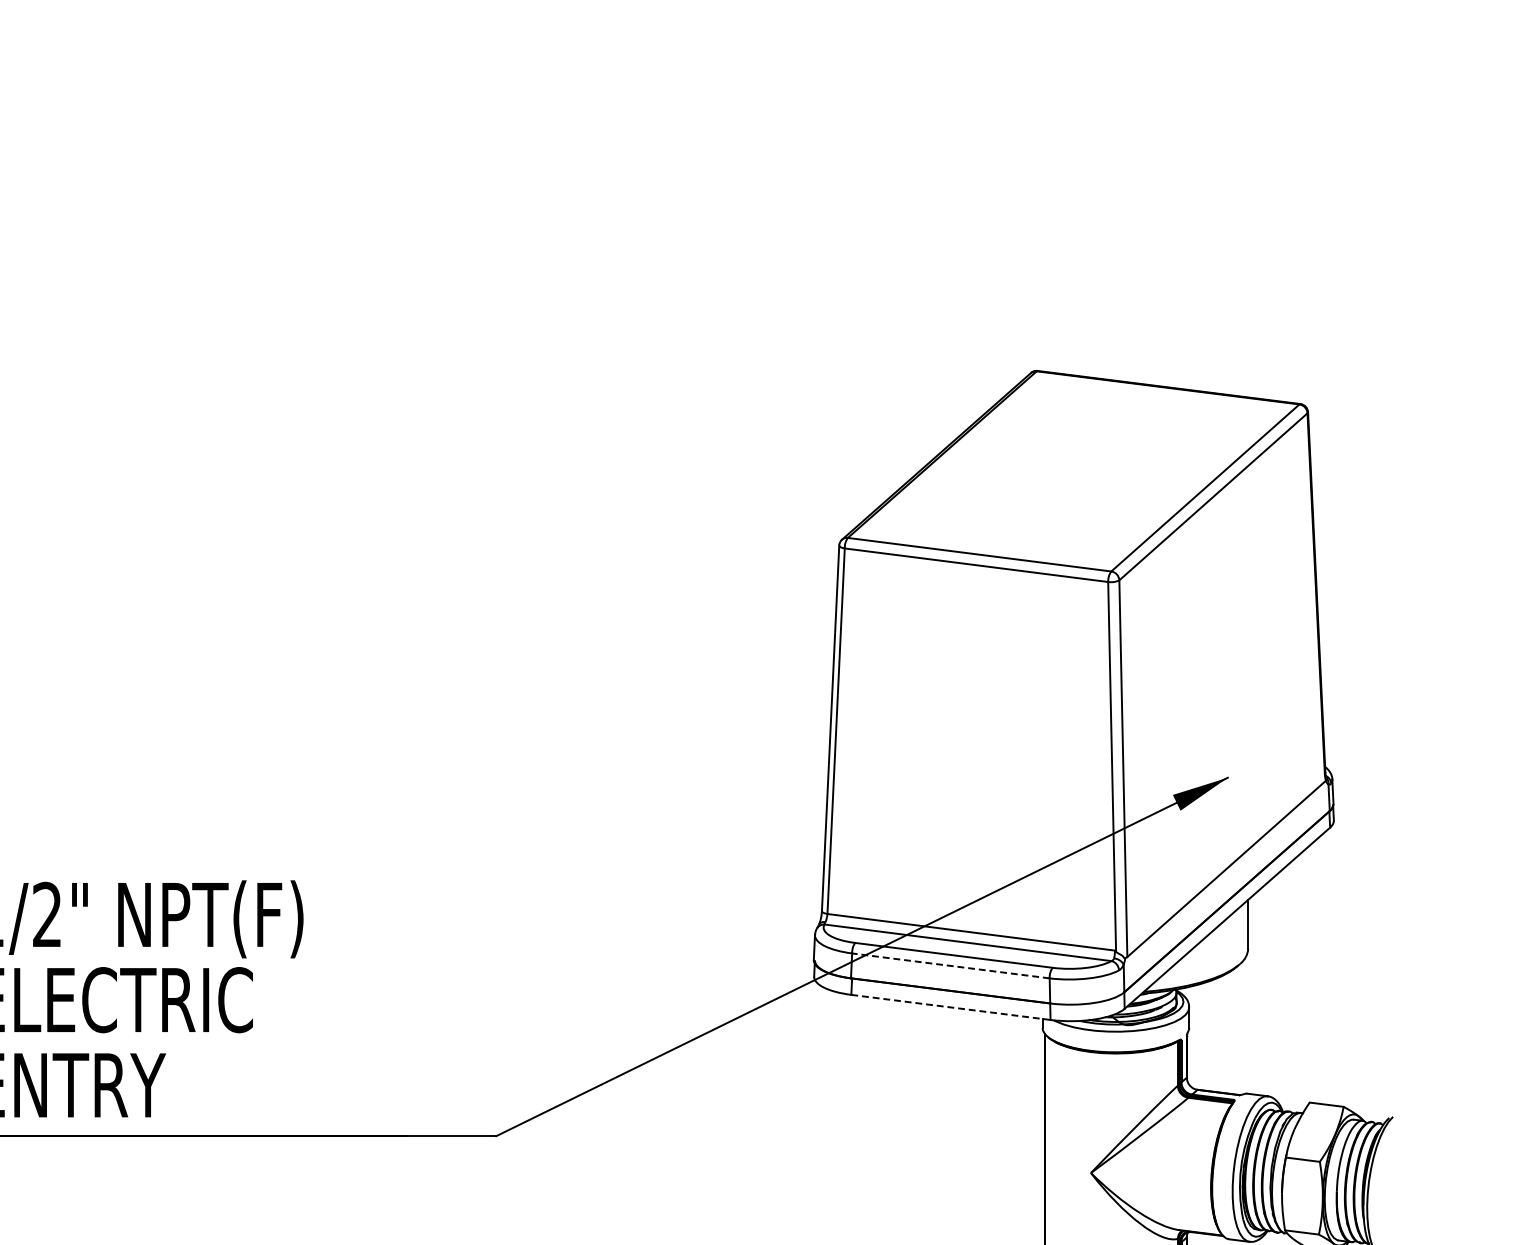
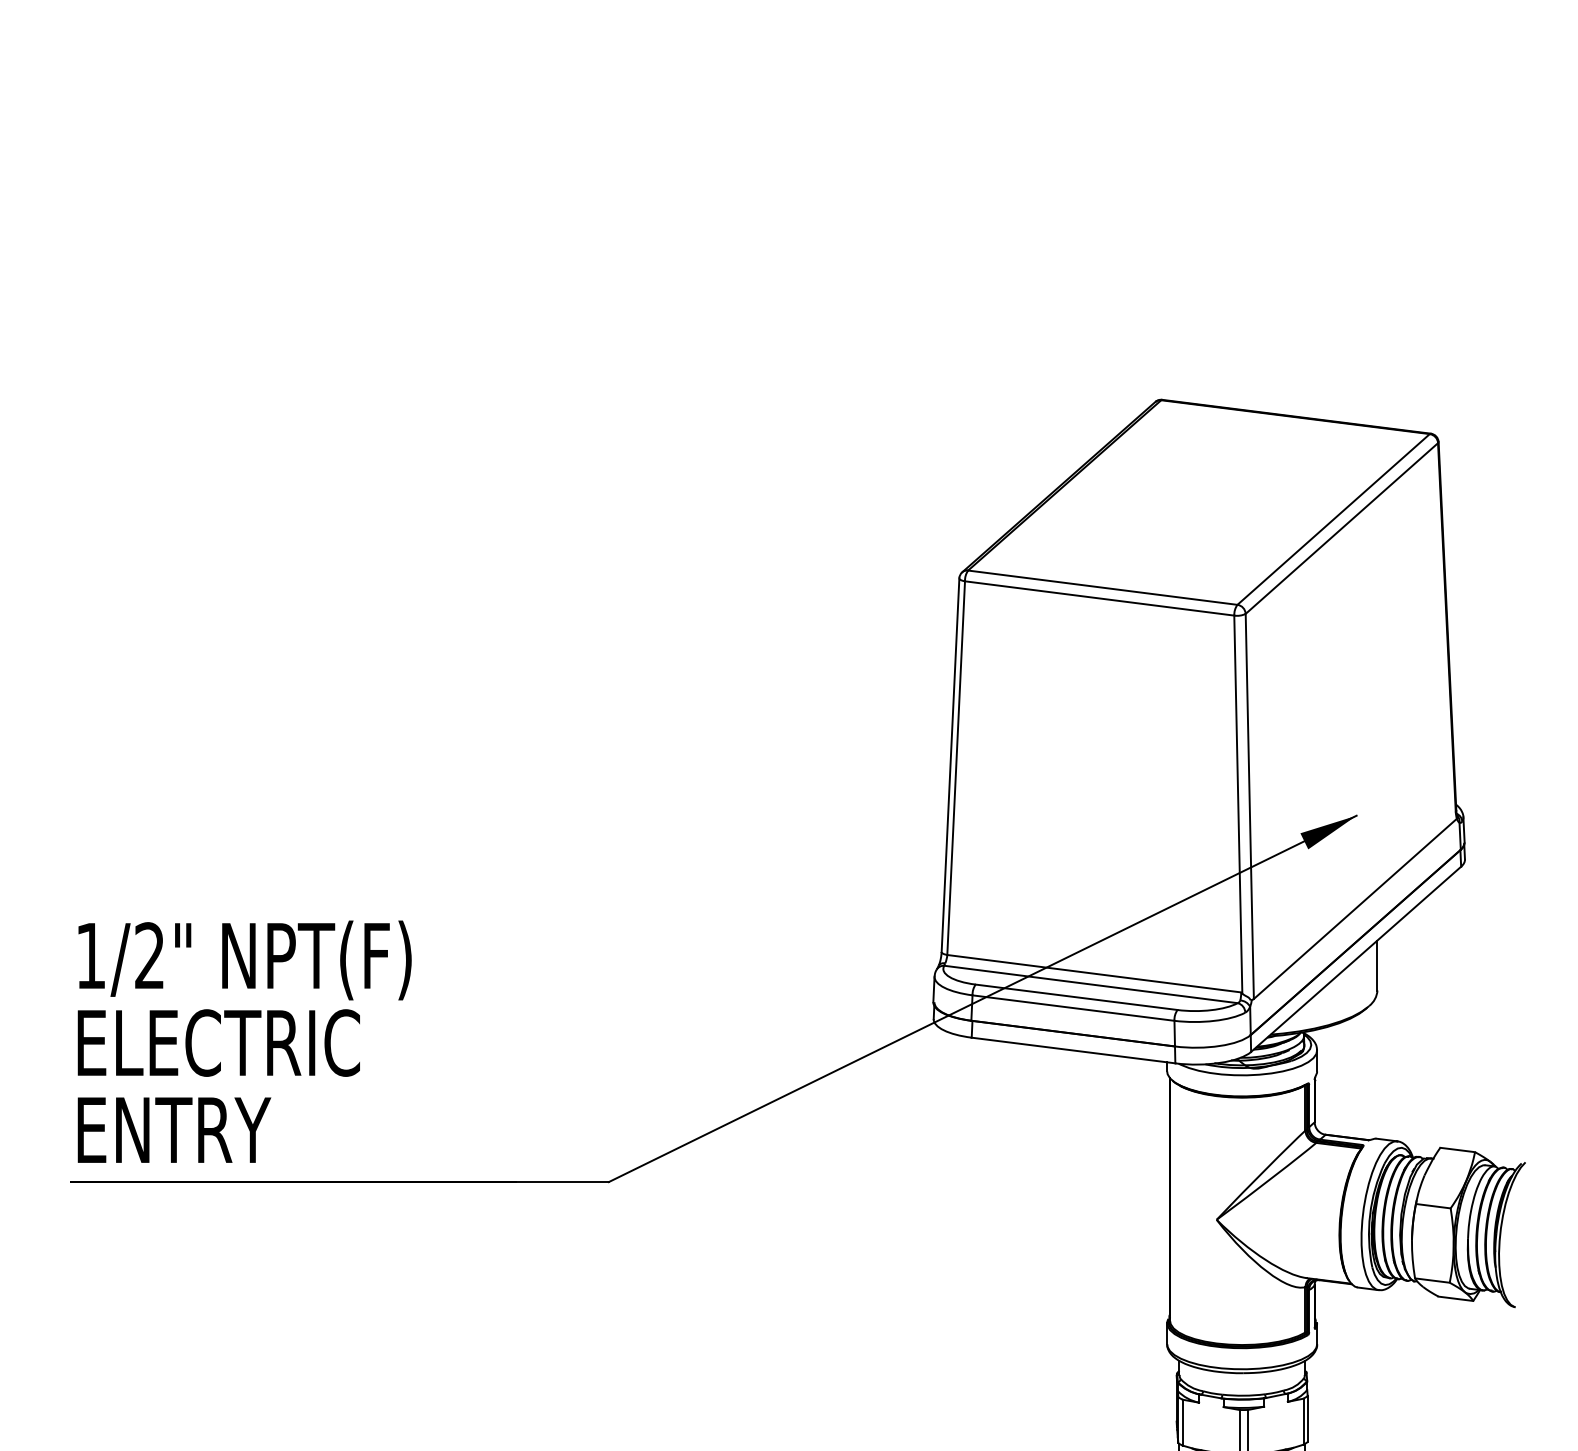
line: (950, 966) -> (1073, 1008), dashed -> solid
line: (950, 1007) -> (1073, 1050), dashed -> solid

